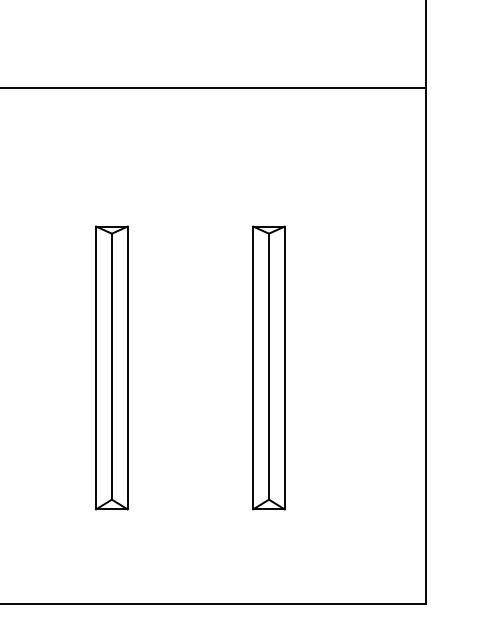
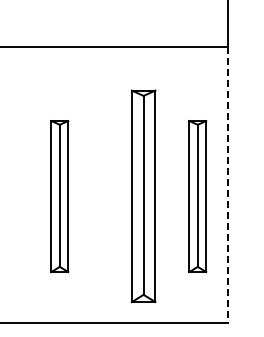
line: (425, 345) -> (227, 184), solid -> dashed
part: (268, 367) -> (143, 196), size x1.4
part: (369, 367) -> (197, 196), added

